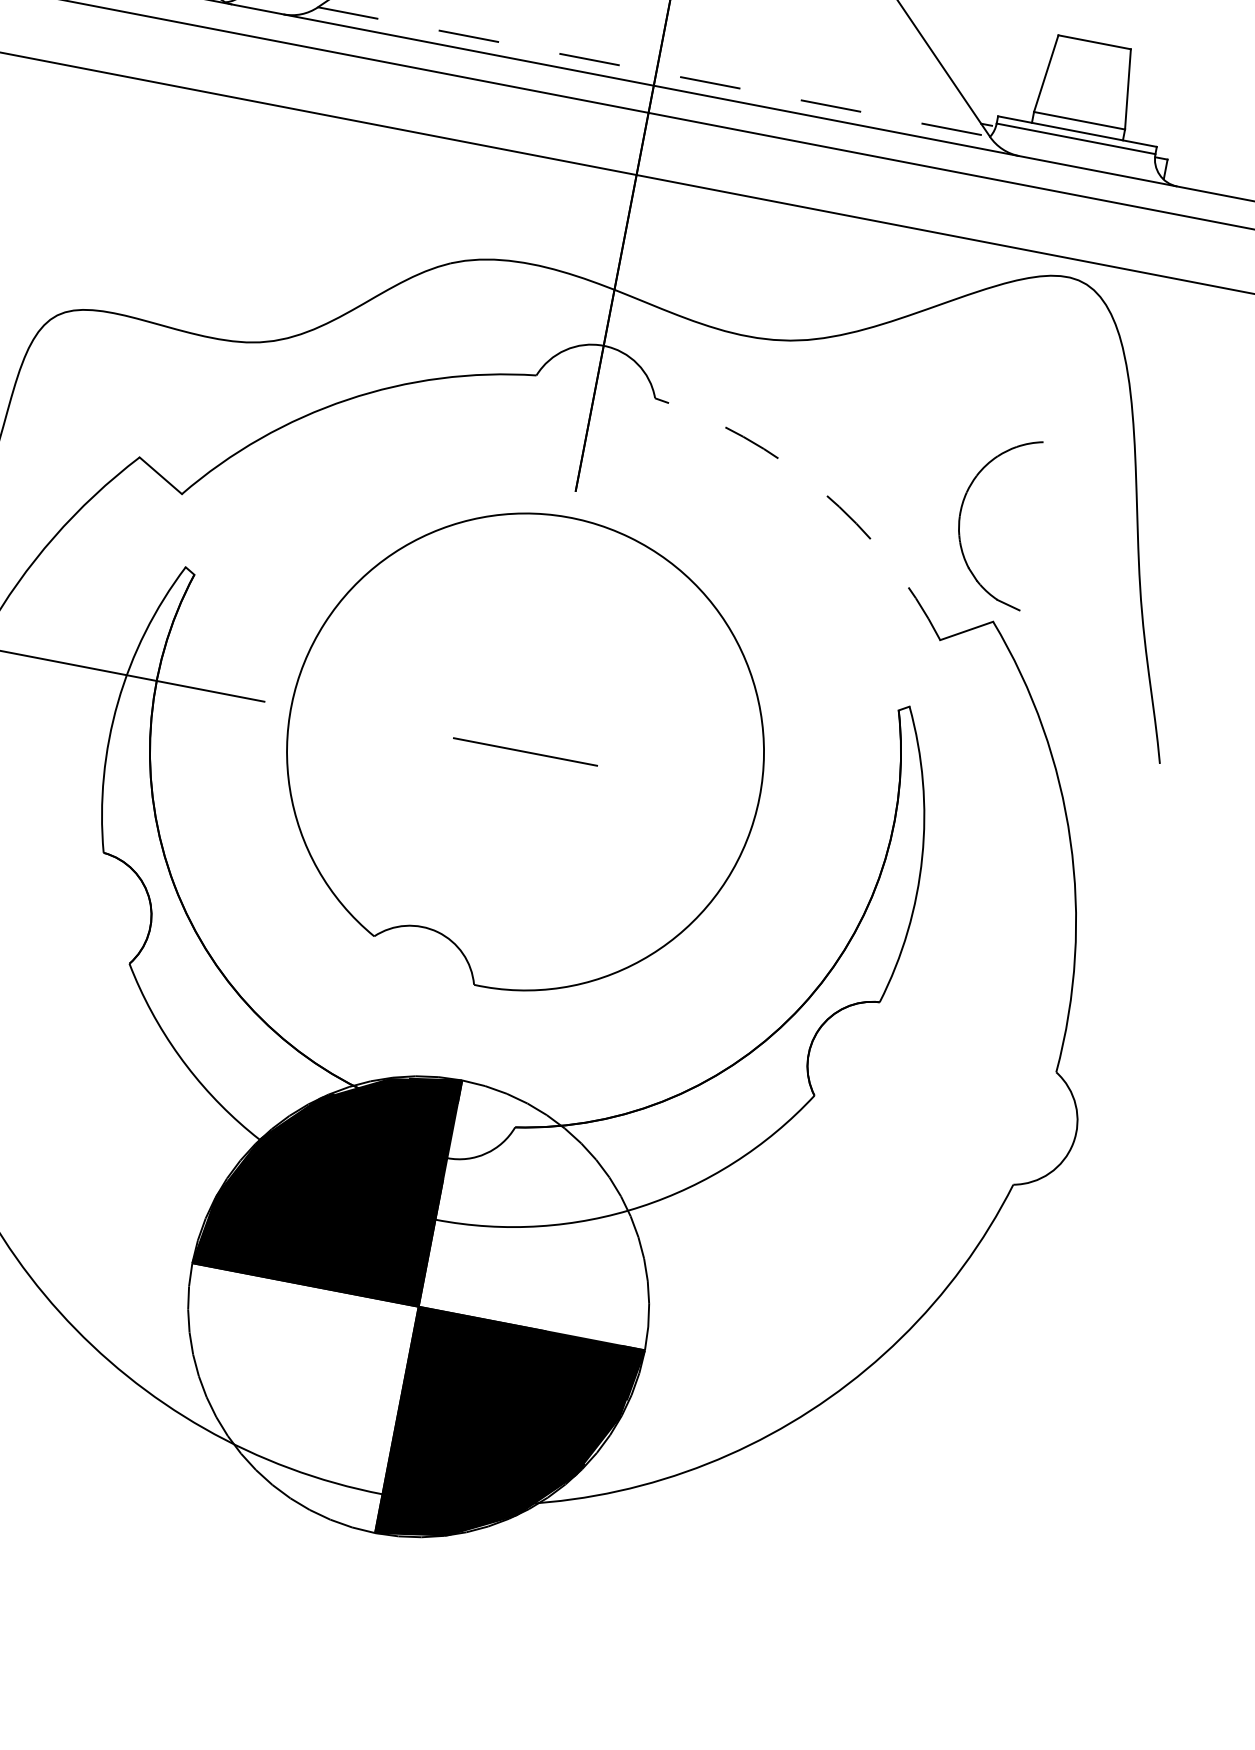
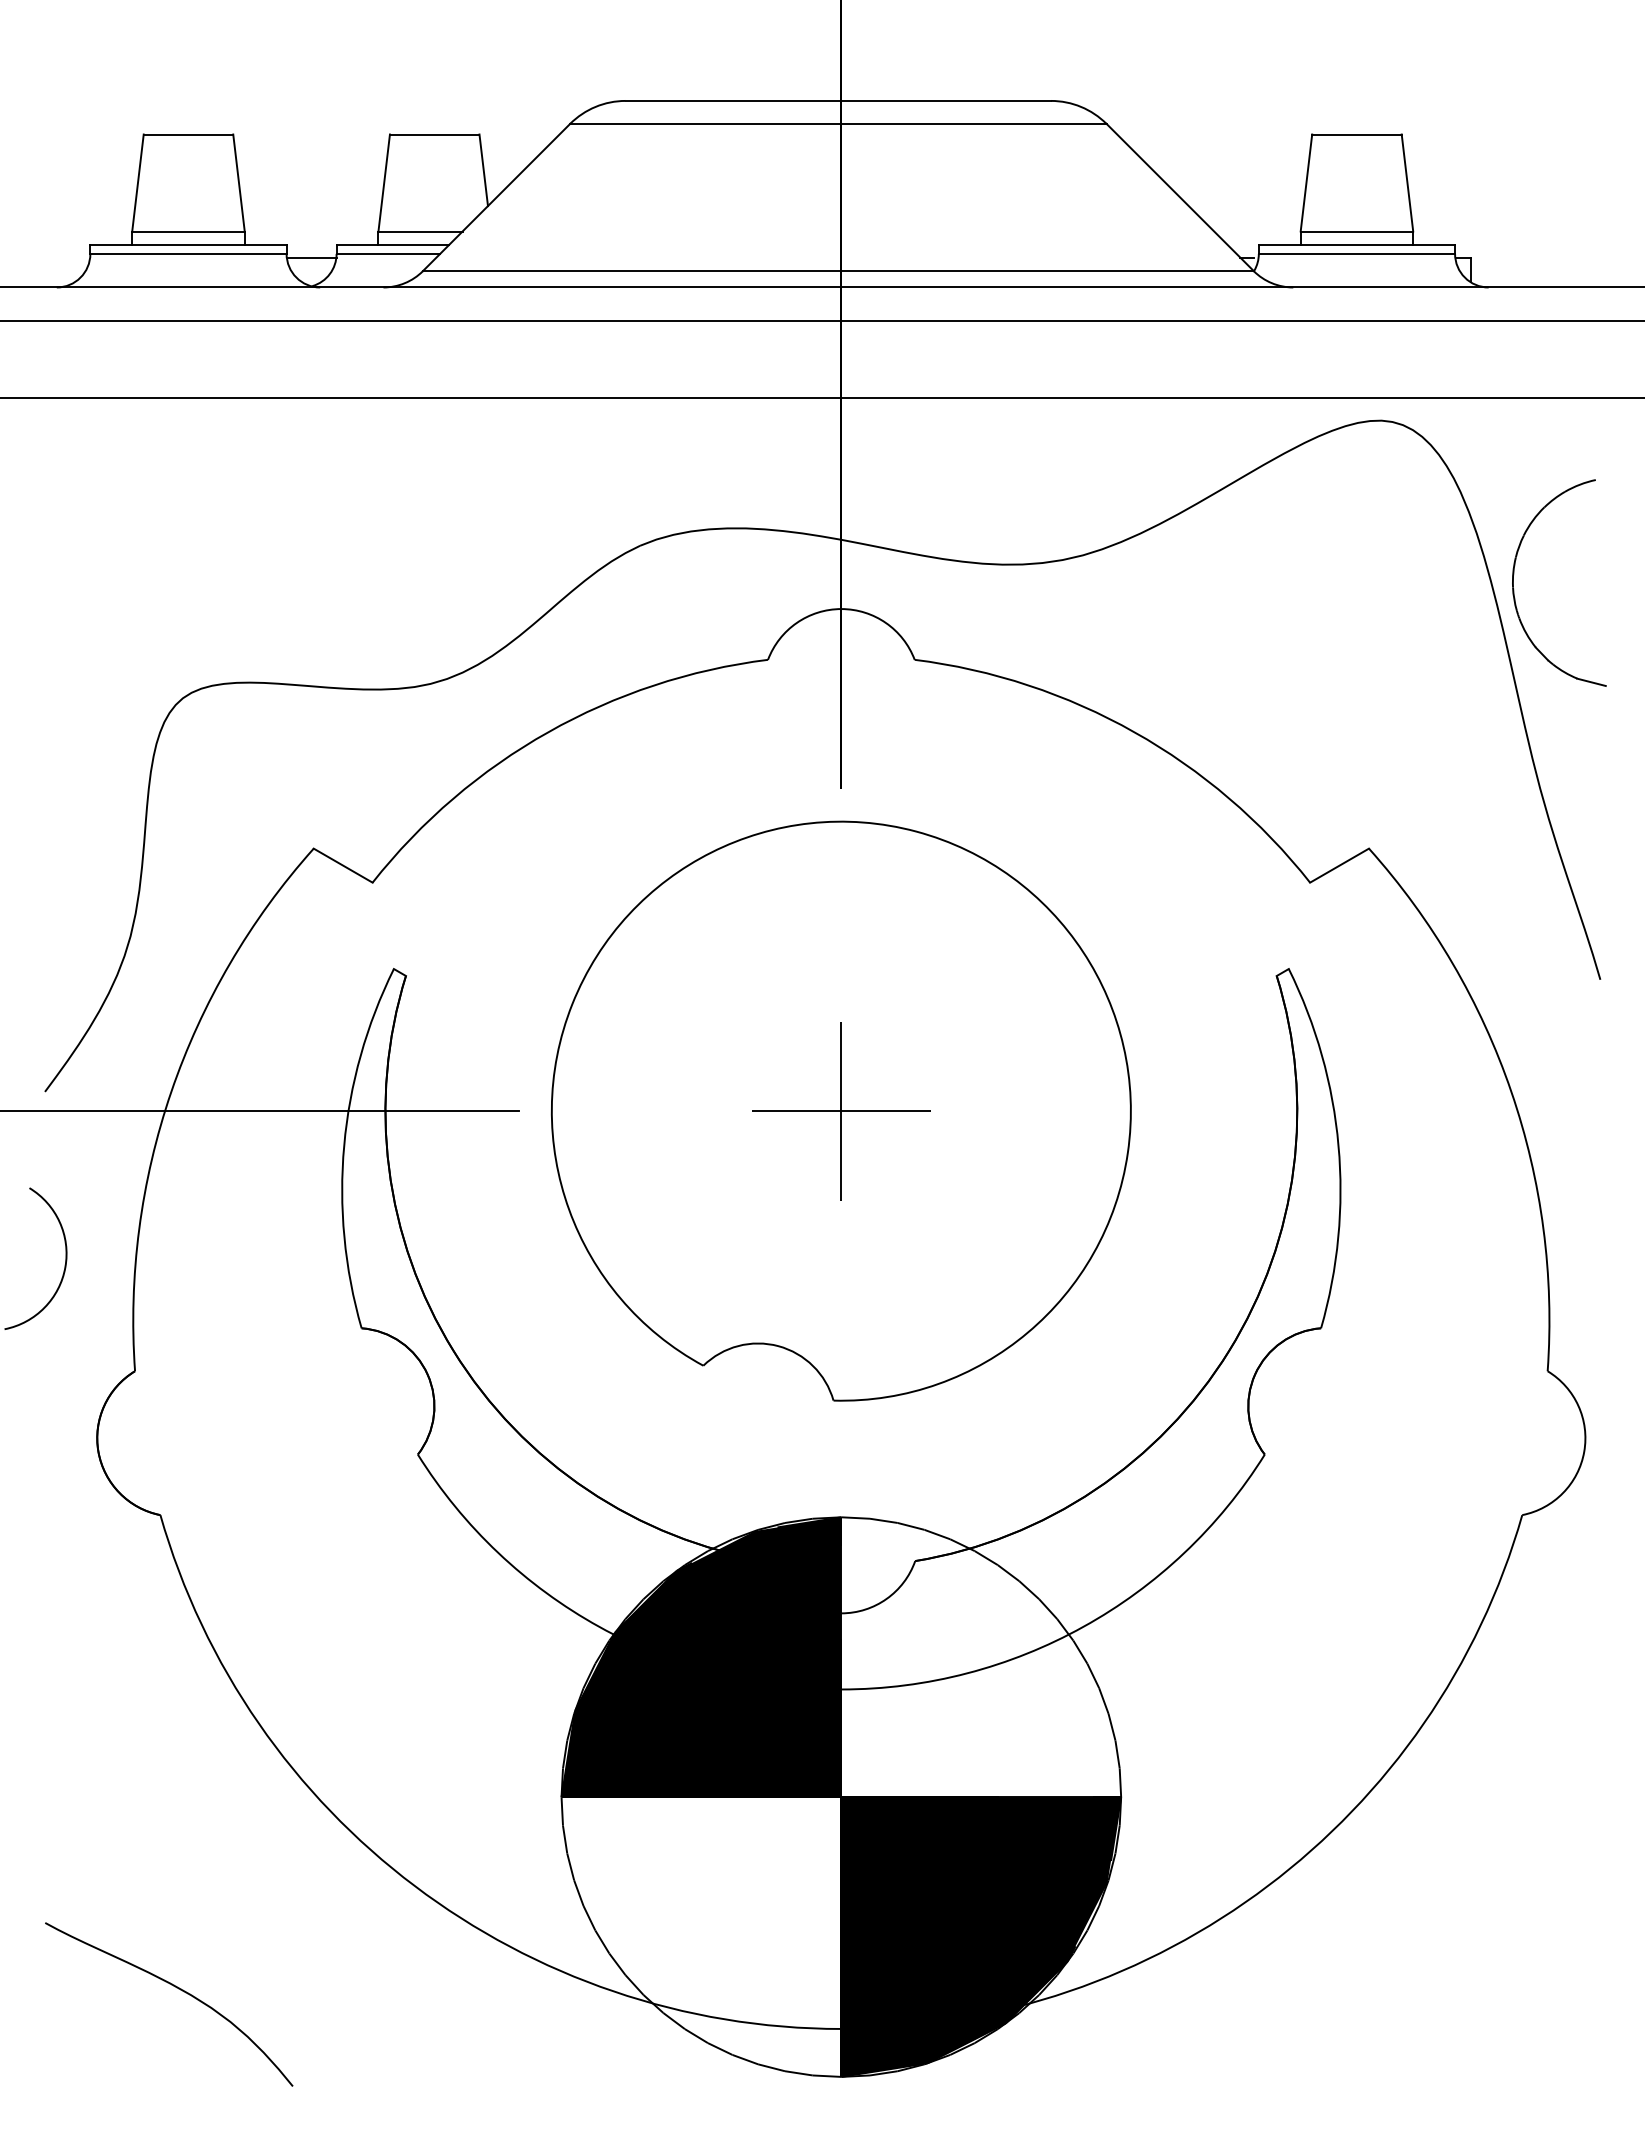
line: (653, 72) -> (838, 271), dashed -> solid
arc: (821, 491) -> (1134, 732), dashed -> solid
part: (960, 518) -> (1514, 589), moved
line: (525, 751) -> (841, 1110), added

